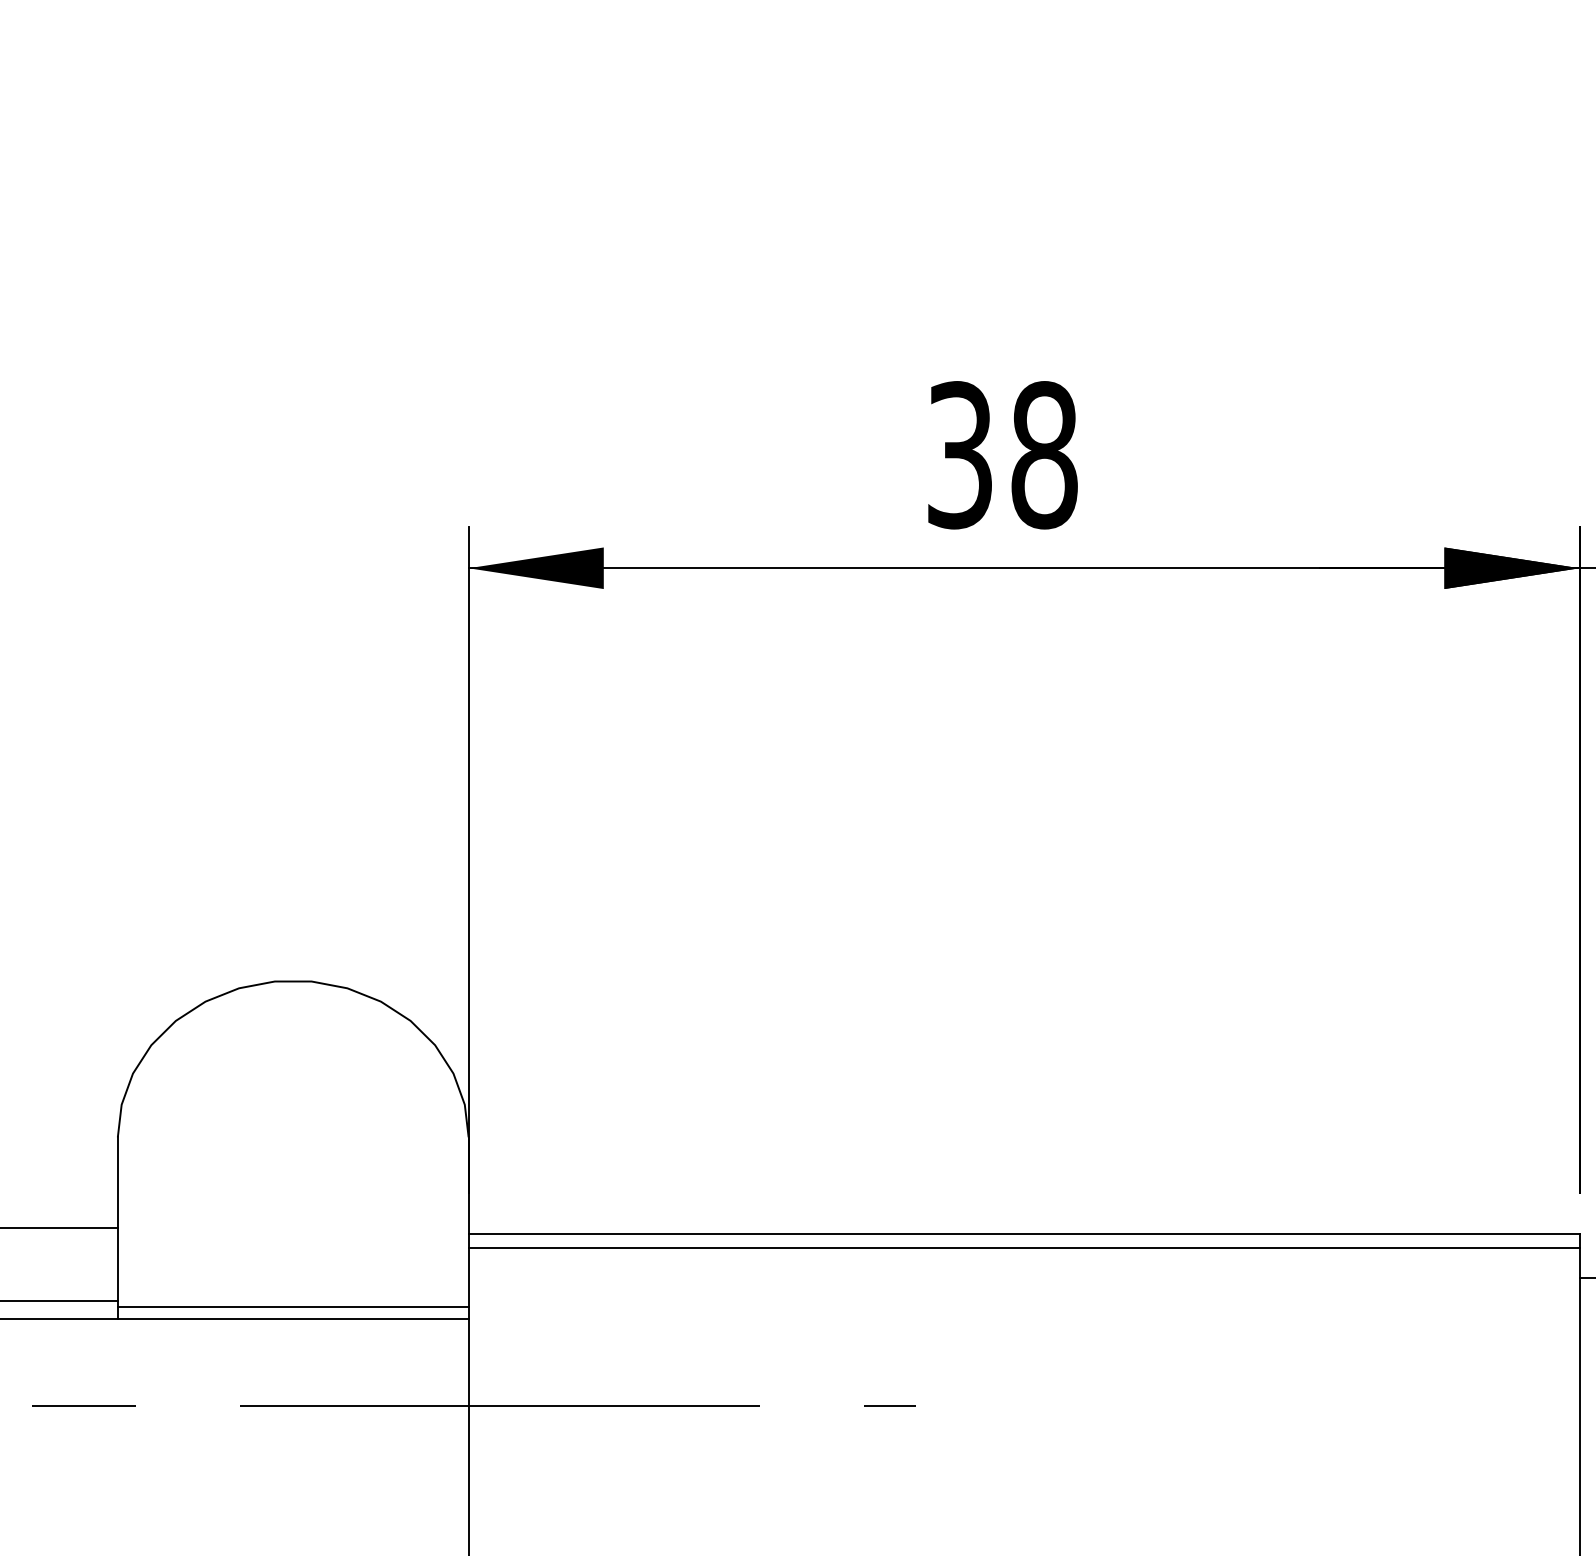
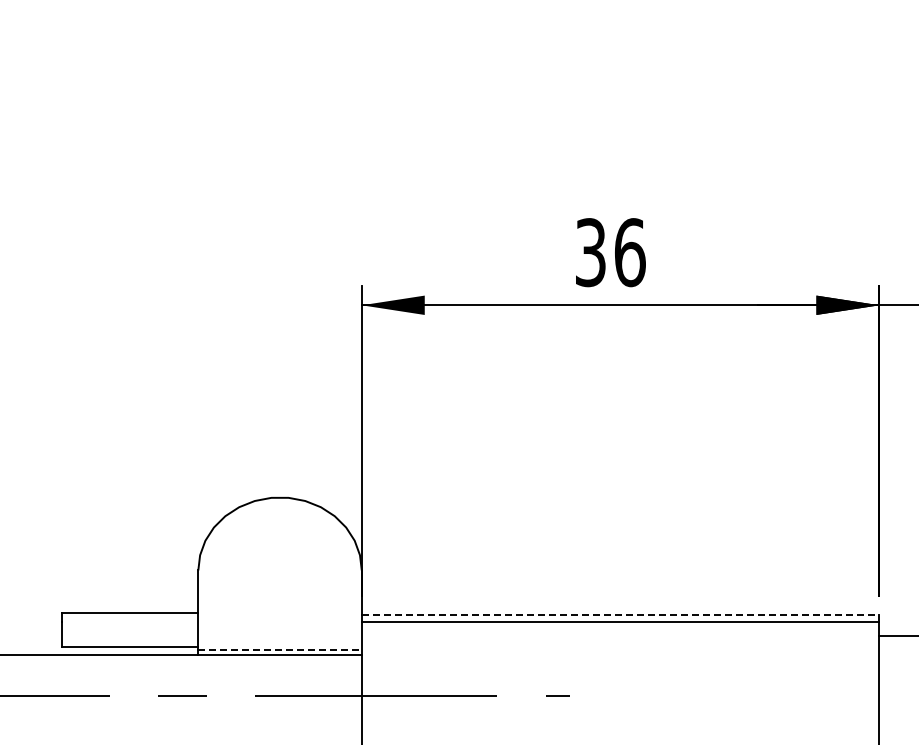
text: (1043, 454) -> (629, 252), 38 -> 36
line: (1023, 1234) -> (620, 615), solid -> dashed
line: (294, 1306) -> (280, 649), solid -> dashed

